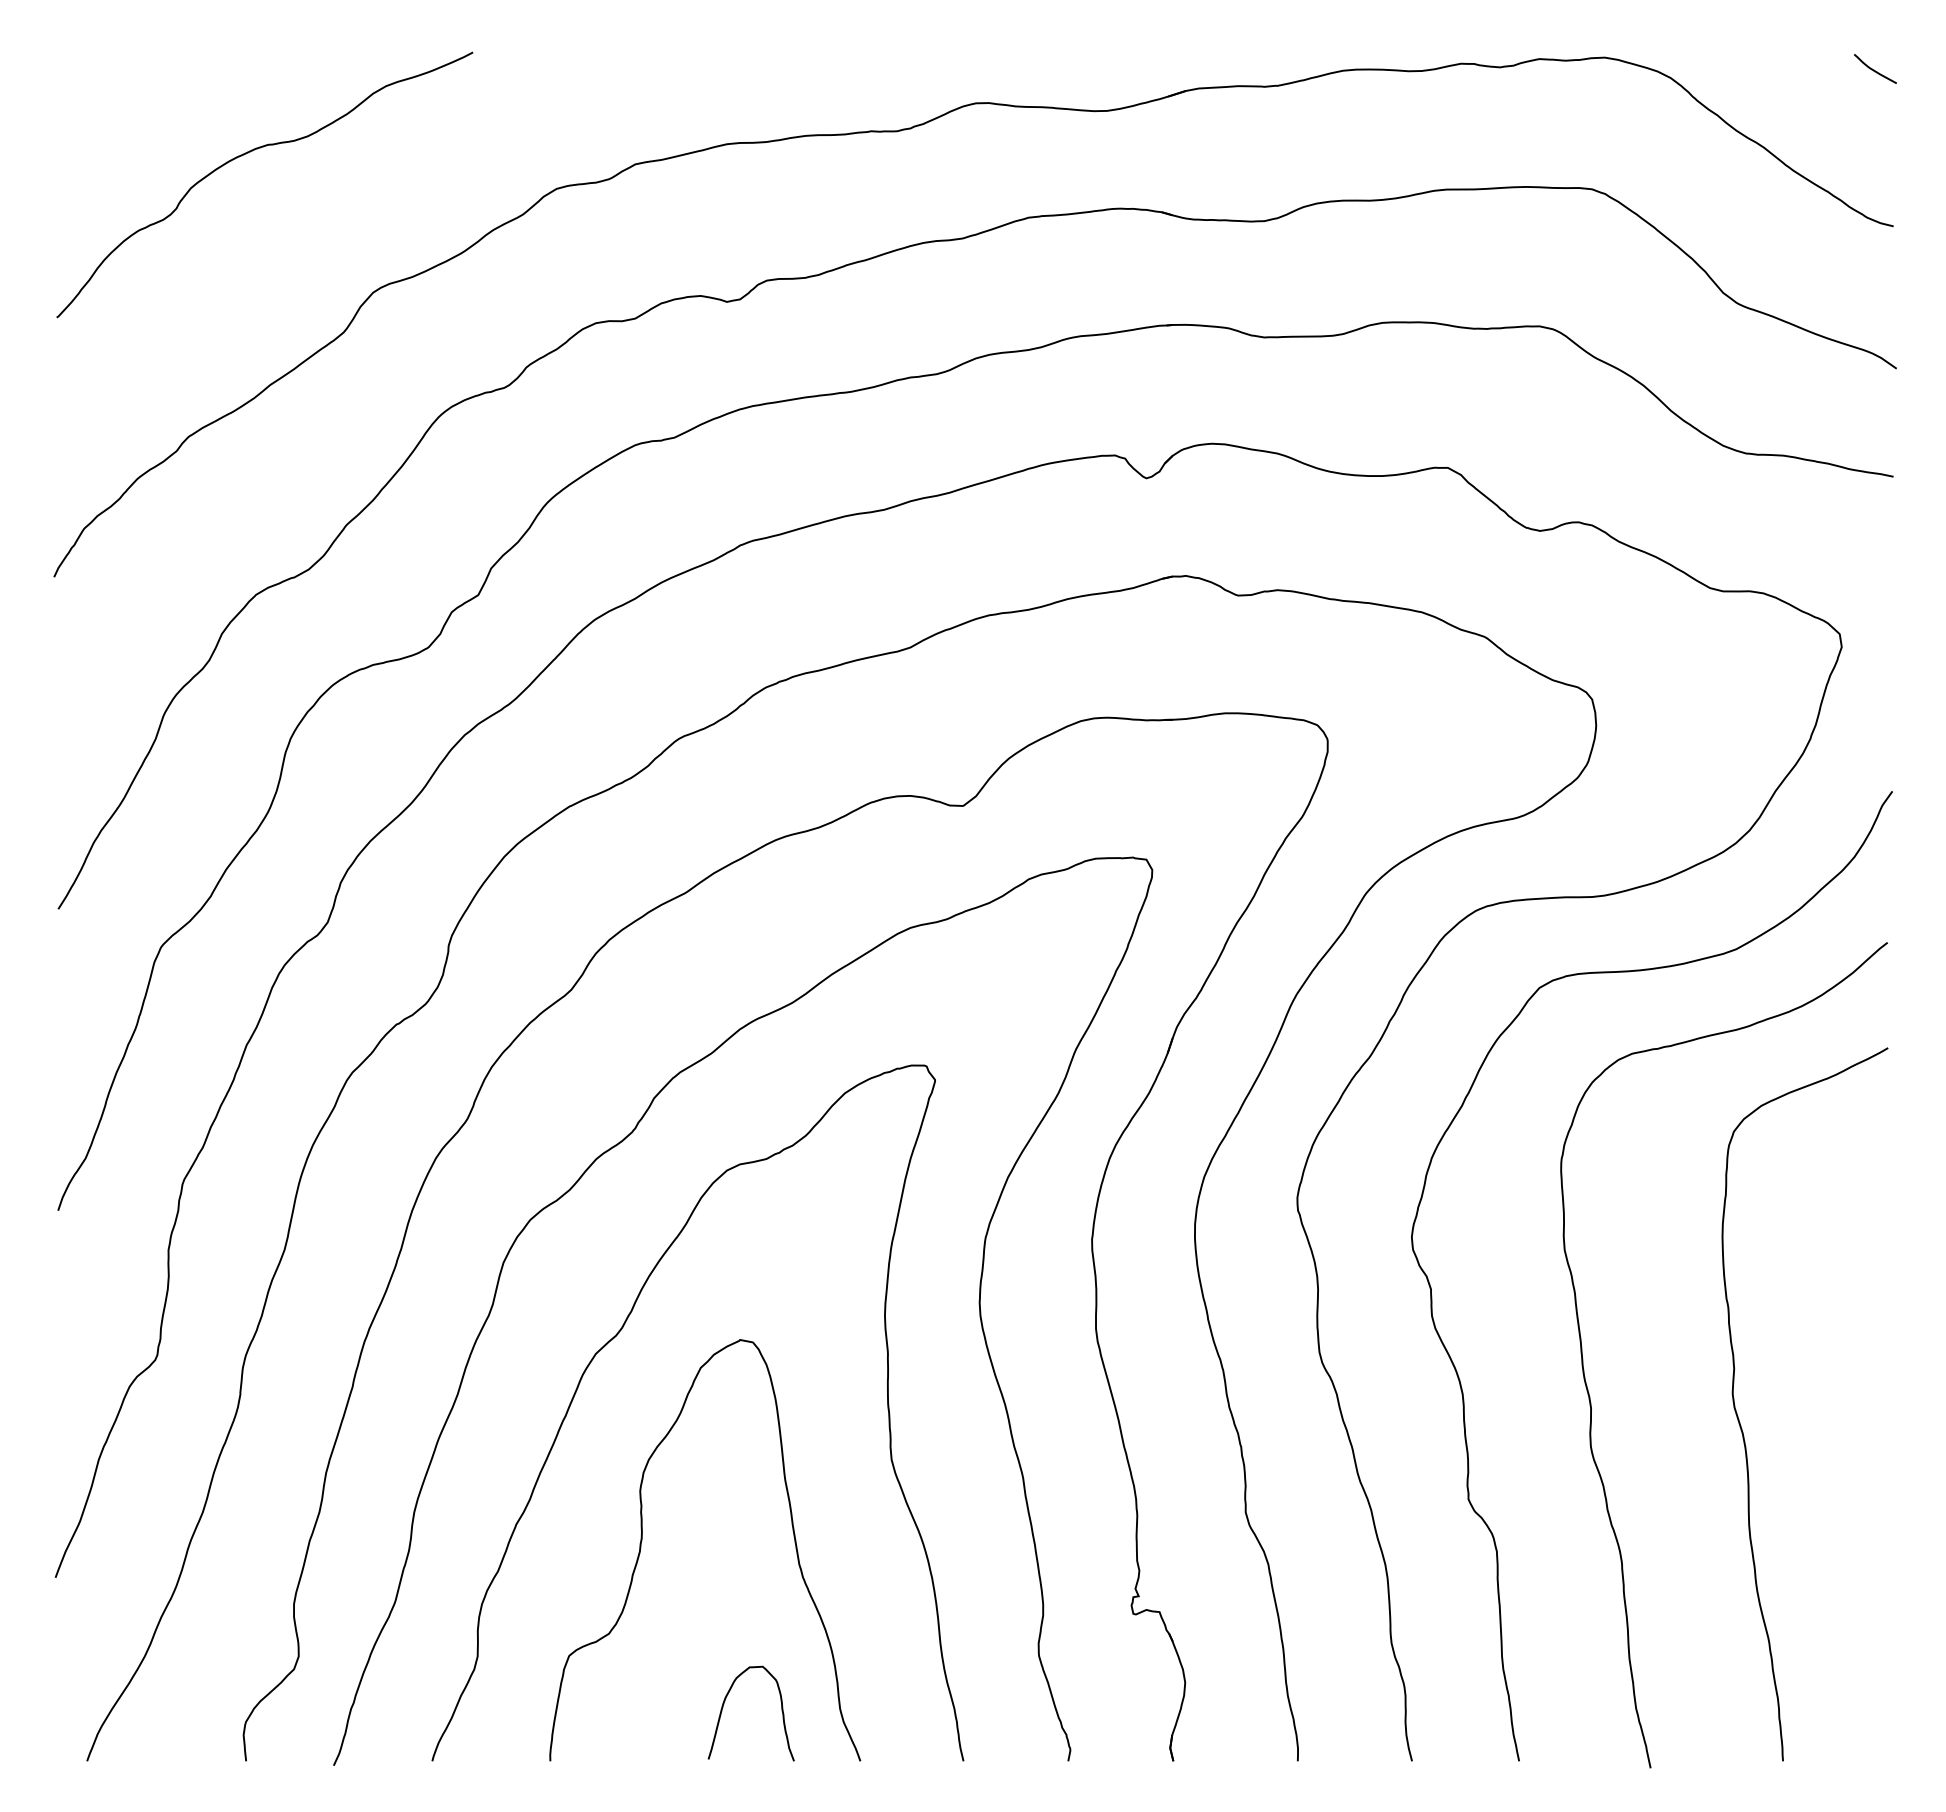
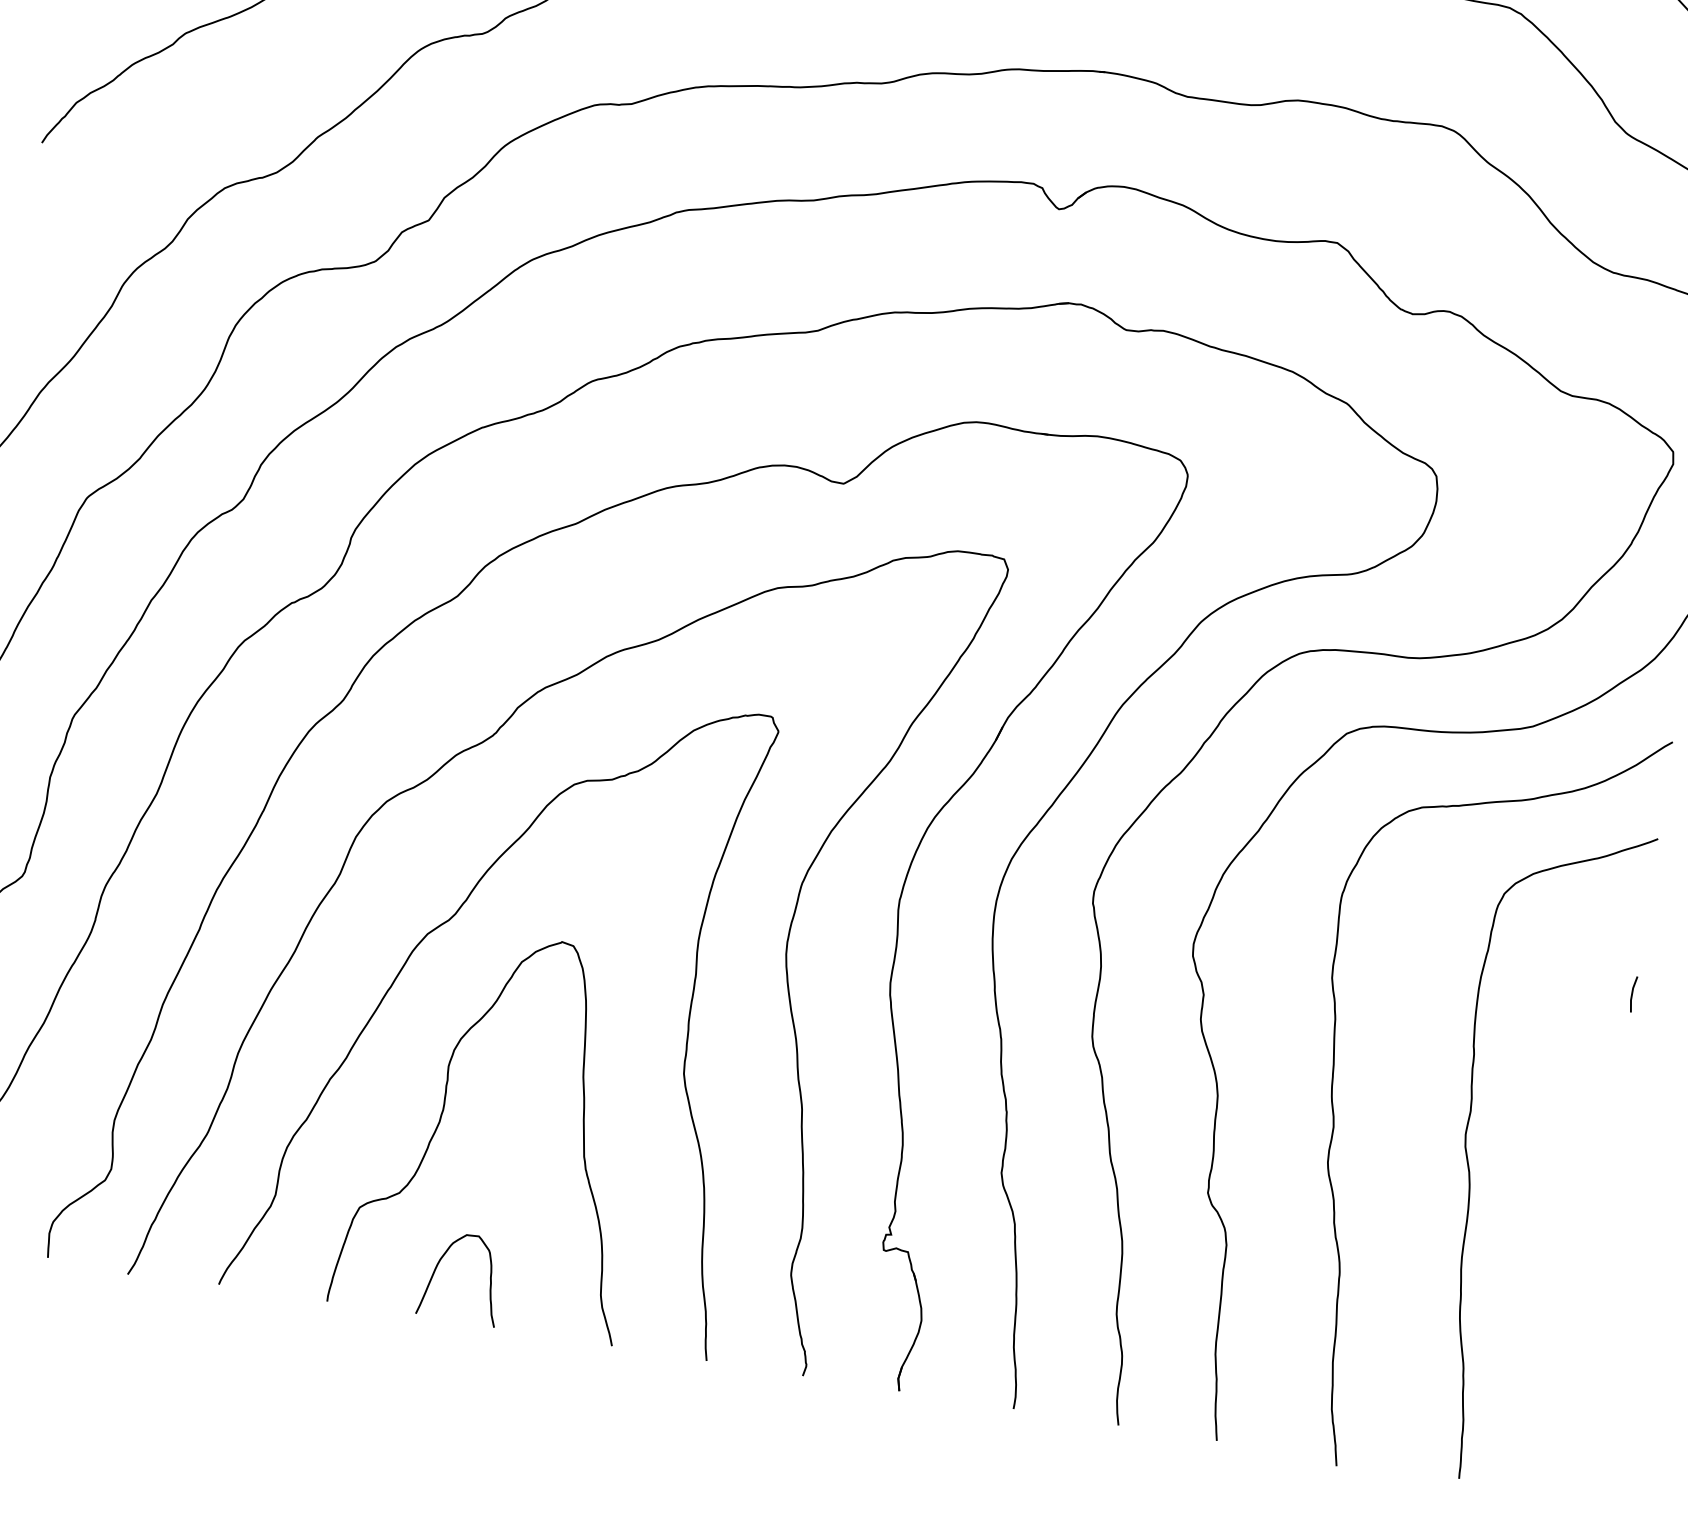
line: (1887, 1216) -> (1633, 993), added
curve: (724, 1704) -> (438, 1265), moved

